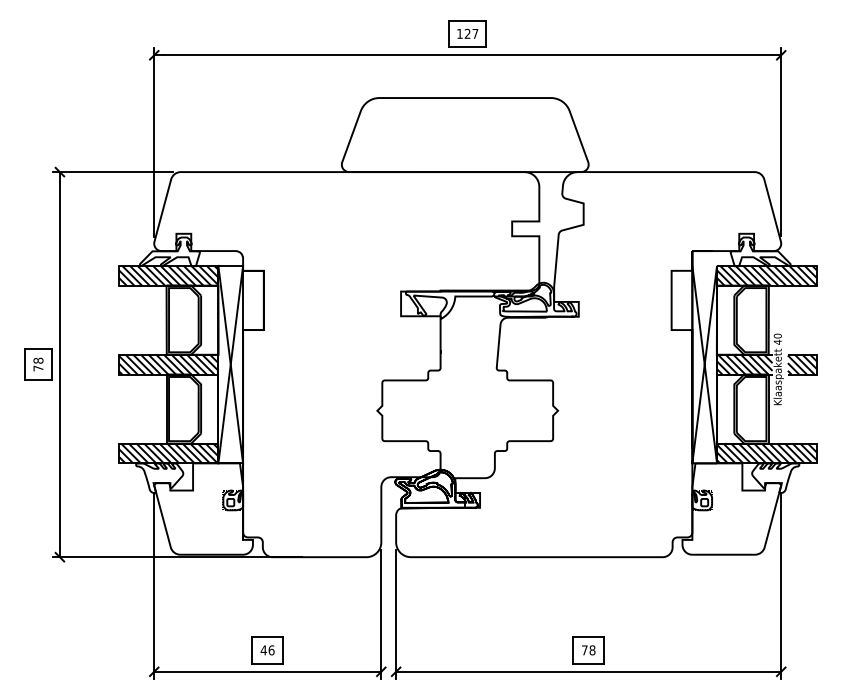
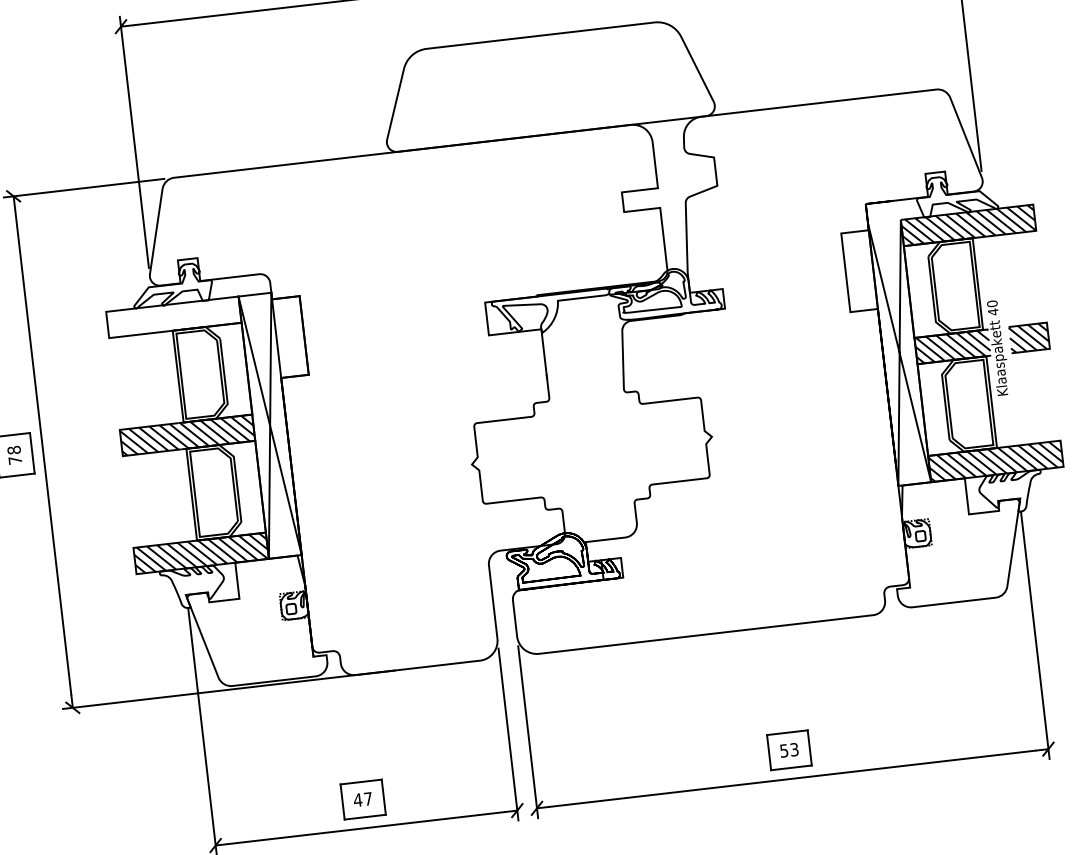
hatch: (168, 275) -> (173, 316), removed
text: (271, 650) -> (368, 799), 46 -> 47
text: (588, 650) -> (789, 750), 78 -> 53

